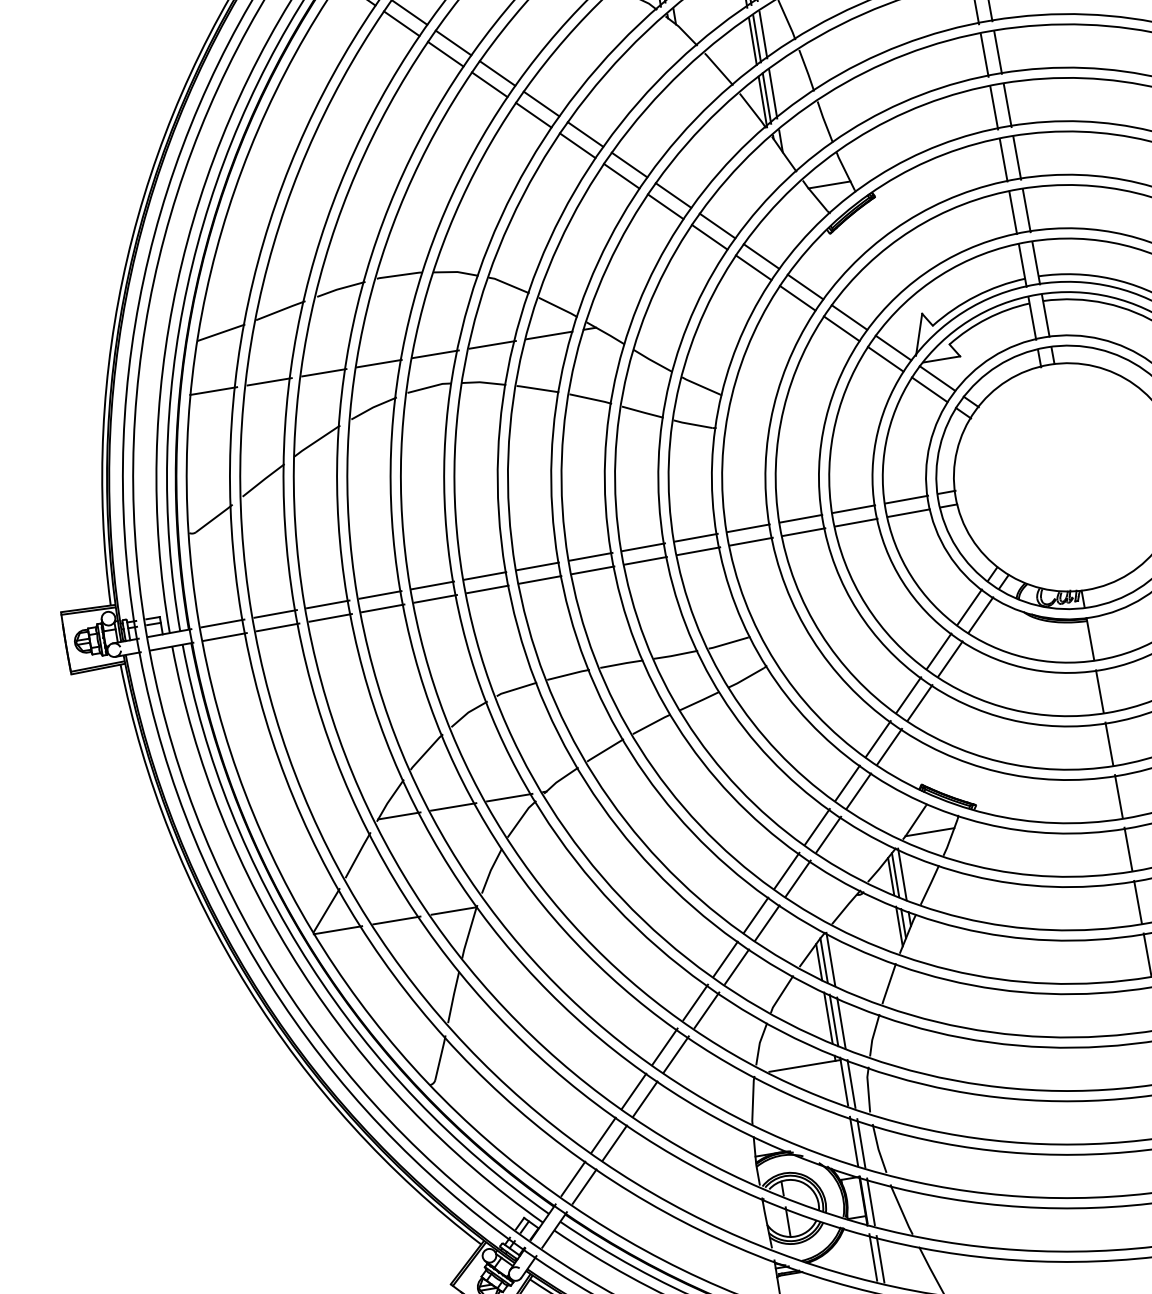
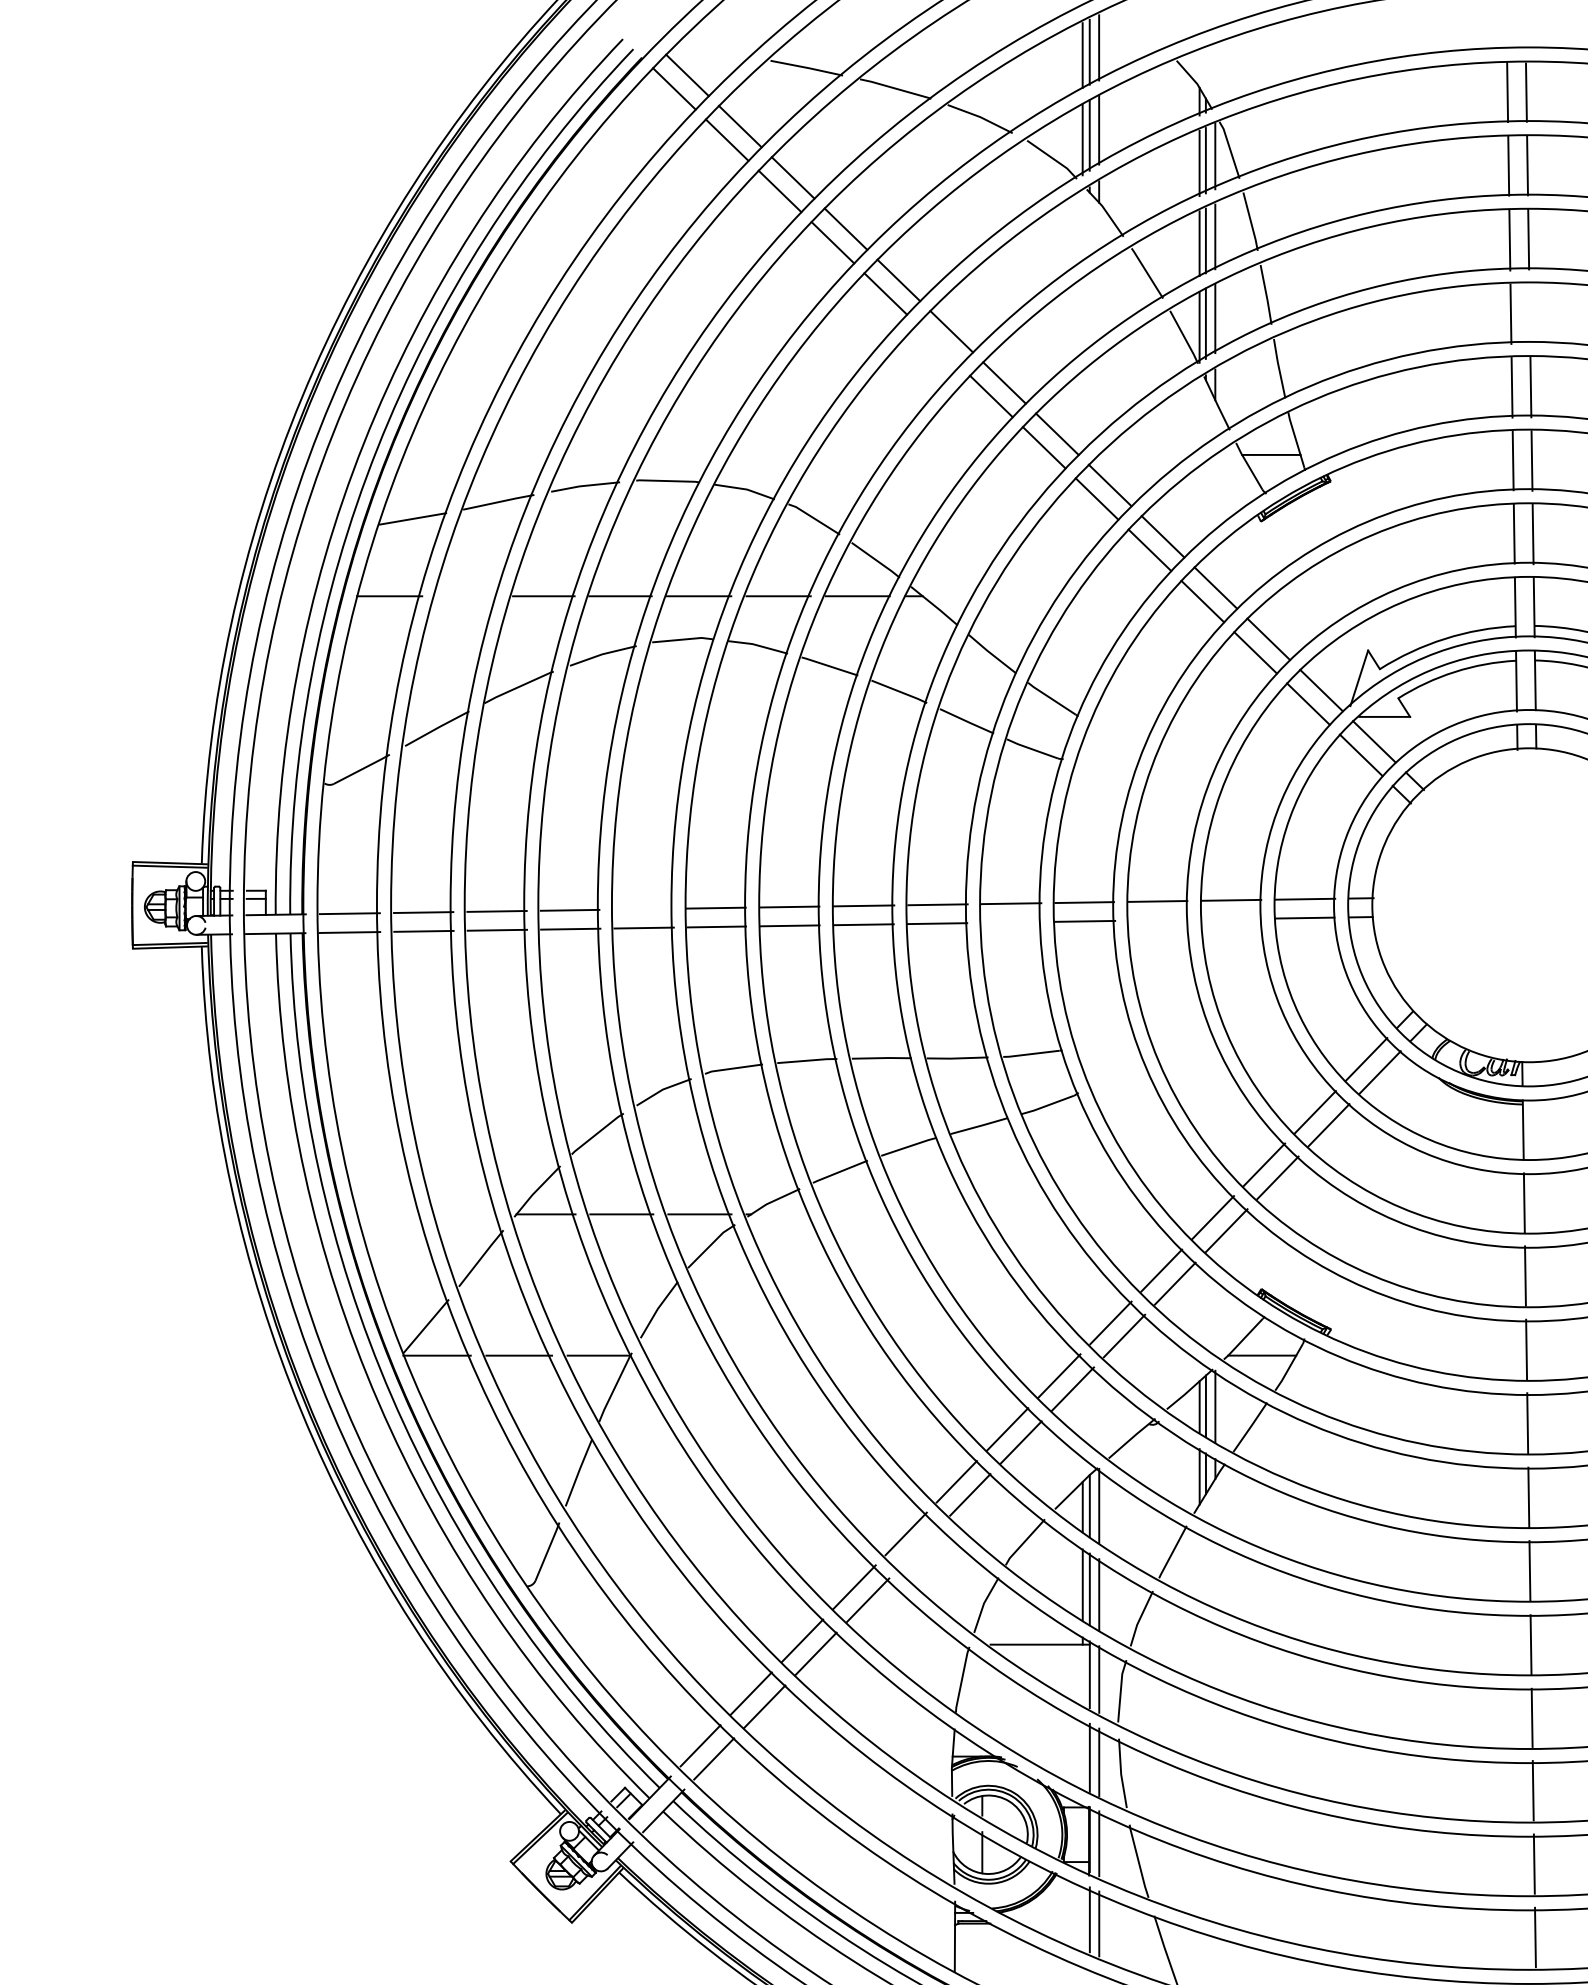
line: (997, 52) -> (1529, 312), removed
line: (577, 145) -> (938, 344), removed
line: (269, 381) -> (467, 596), removed
line: (855, 522) -> (1231, 918), removed
line: (803, 531) -> (1158, 919), removed
line: (698, 551) -> (1011, 922), removed
line: (432, 585) -> (642, 908), removed
line: (706, 1009) -> (919, 1546), removed

